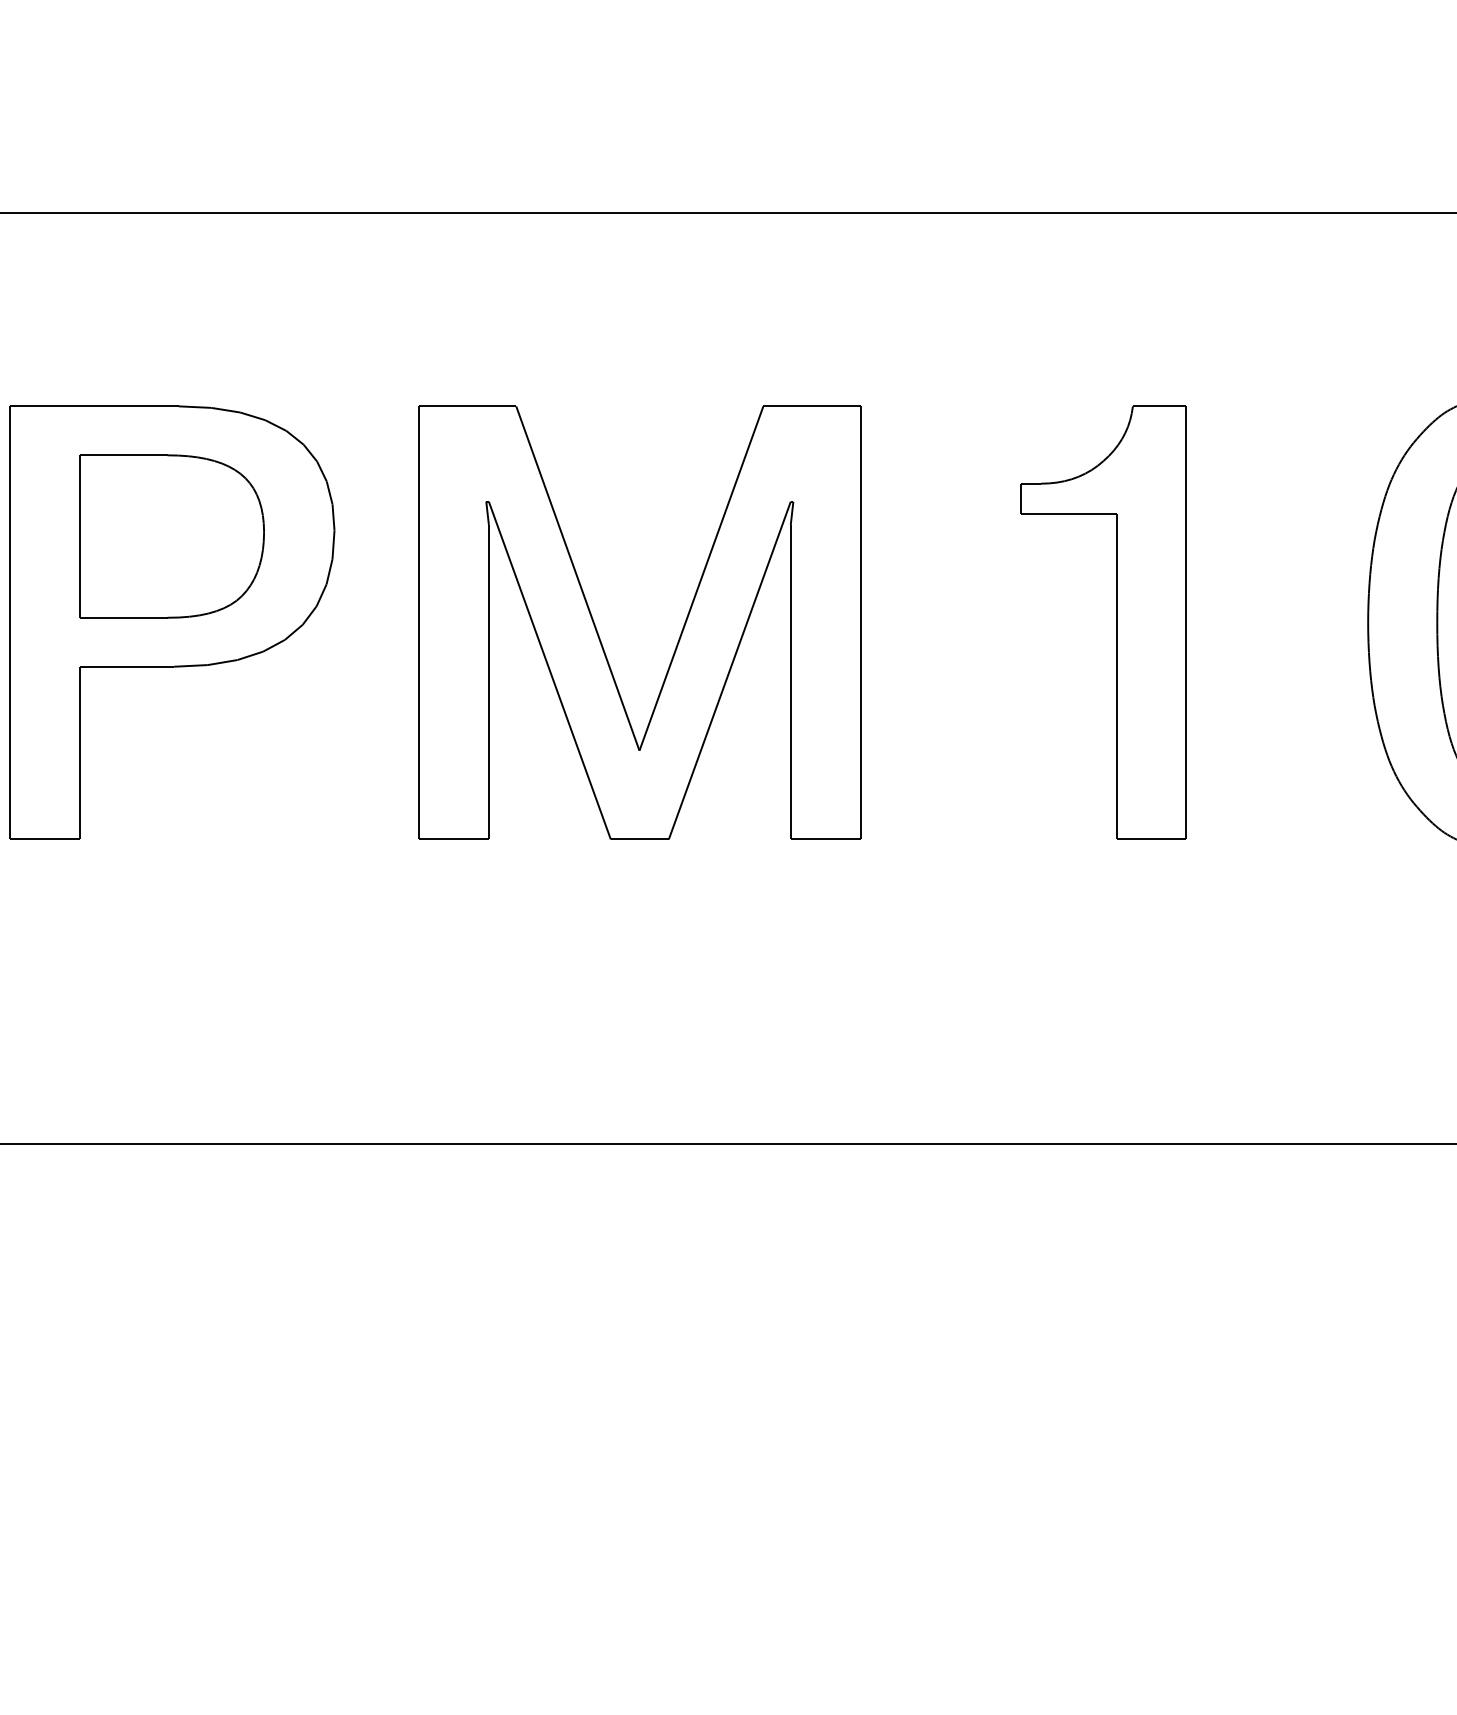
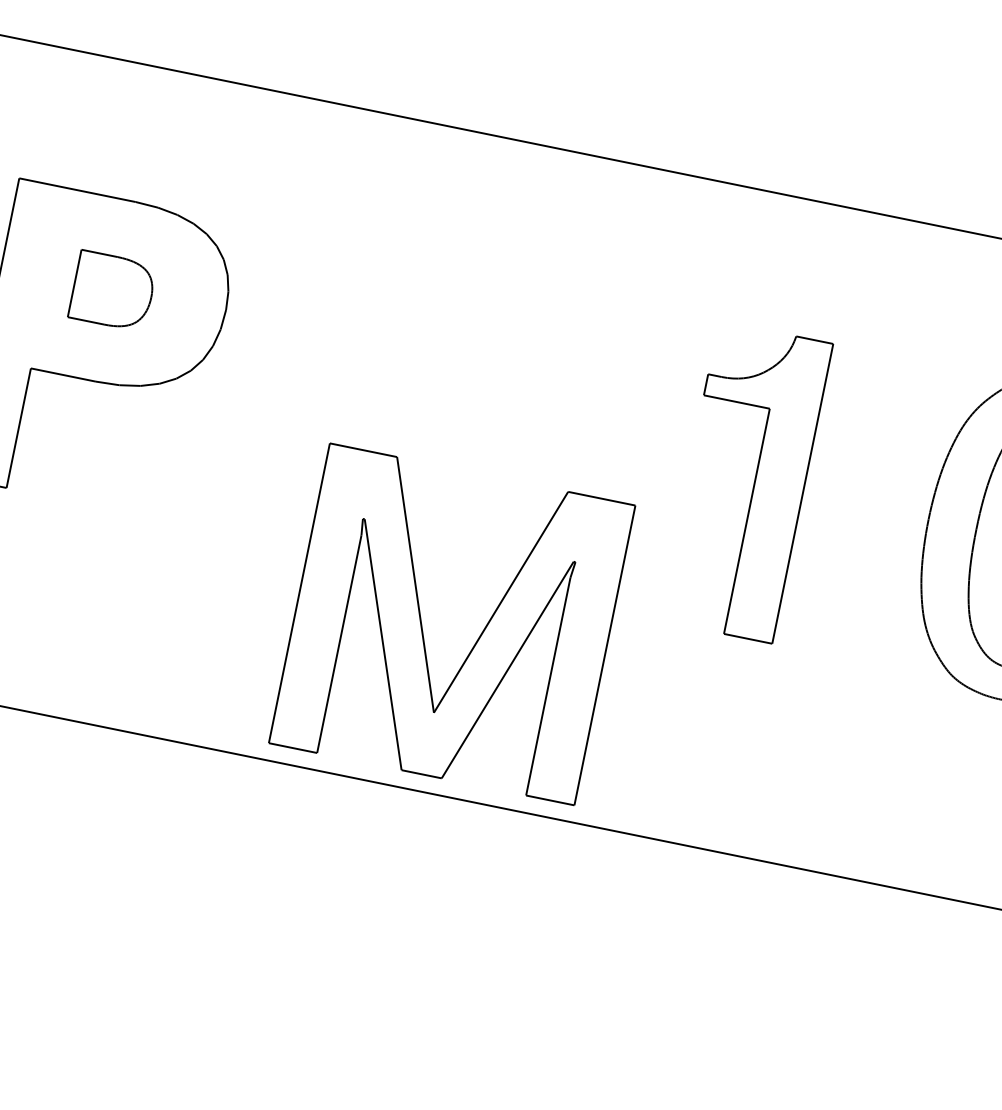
part: (171, 536) -> (112, 291), size x0.6
part: (599, 635) -> (422, 627), moved

